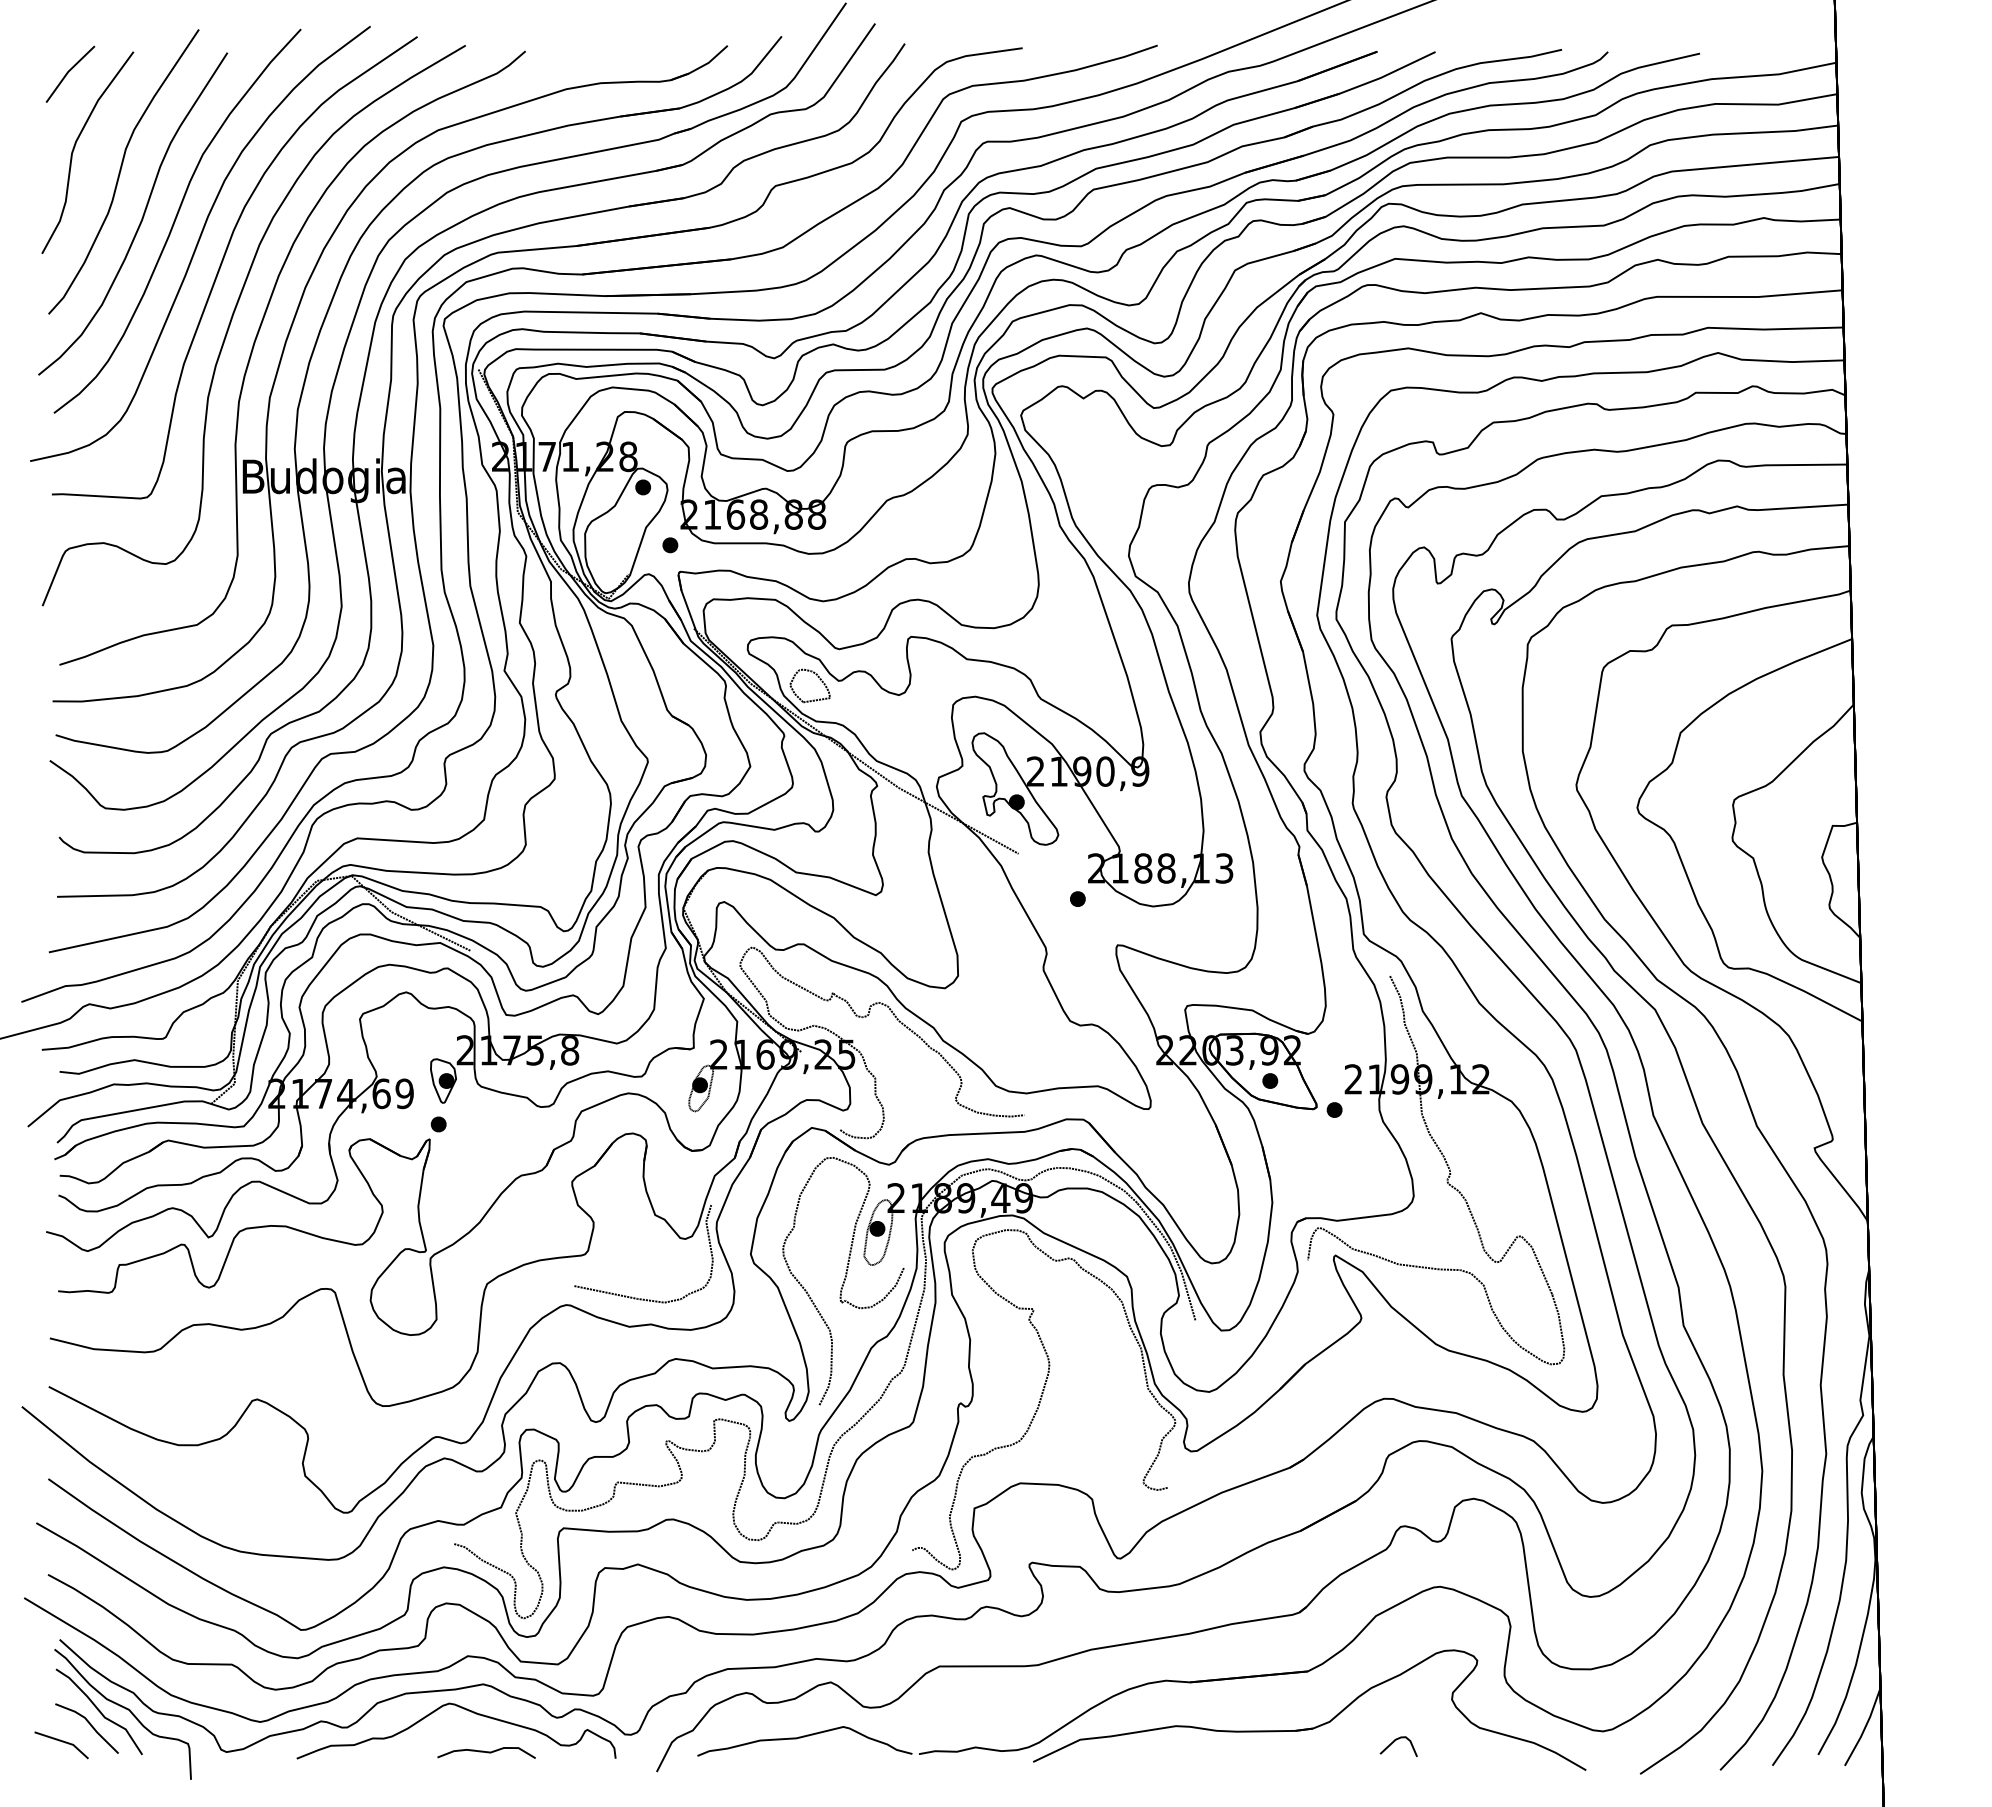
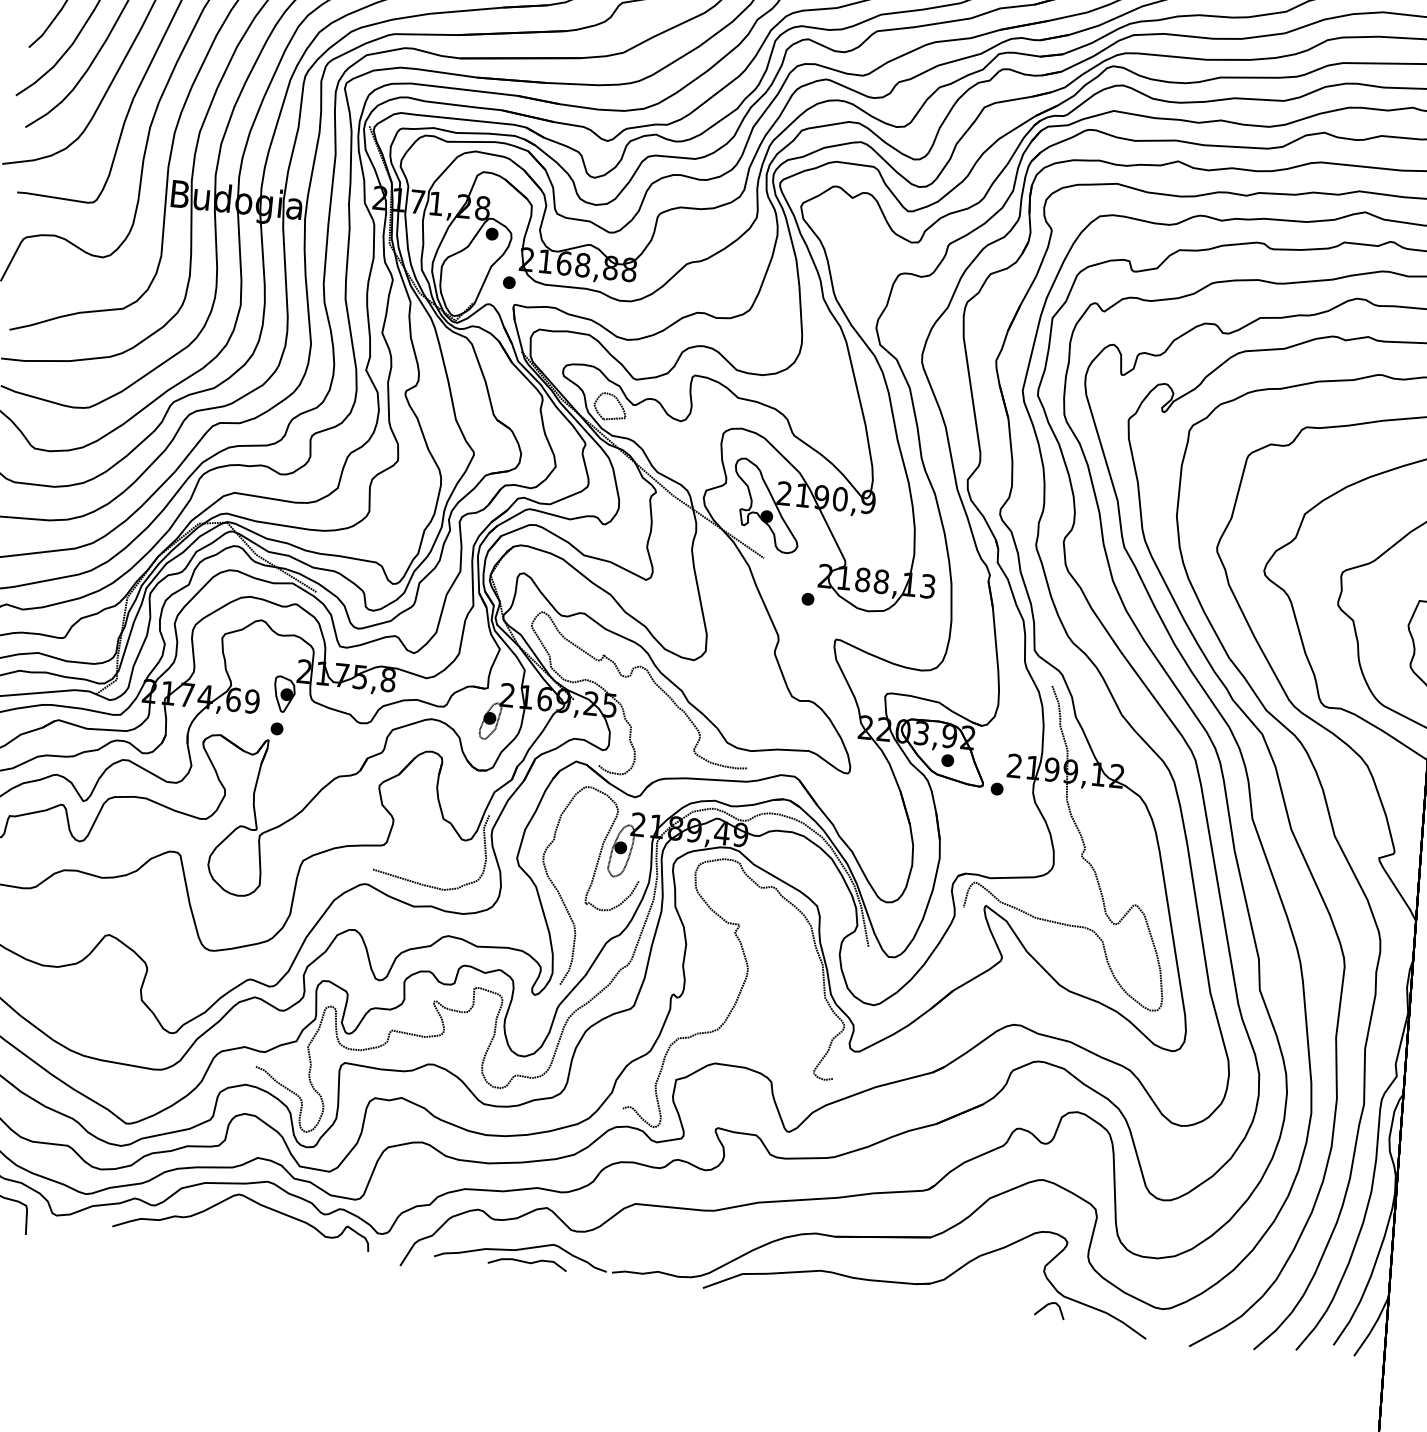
curve: (1394, 1742) -> (1046, 1306), moved
curve: (486, 1752) -> (527, 1262), moved

